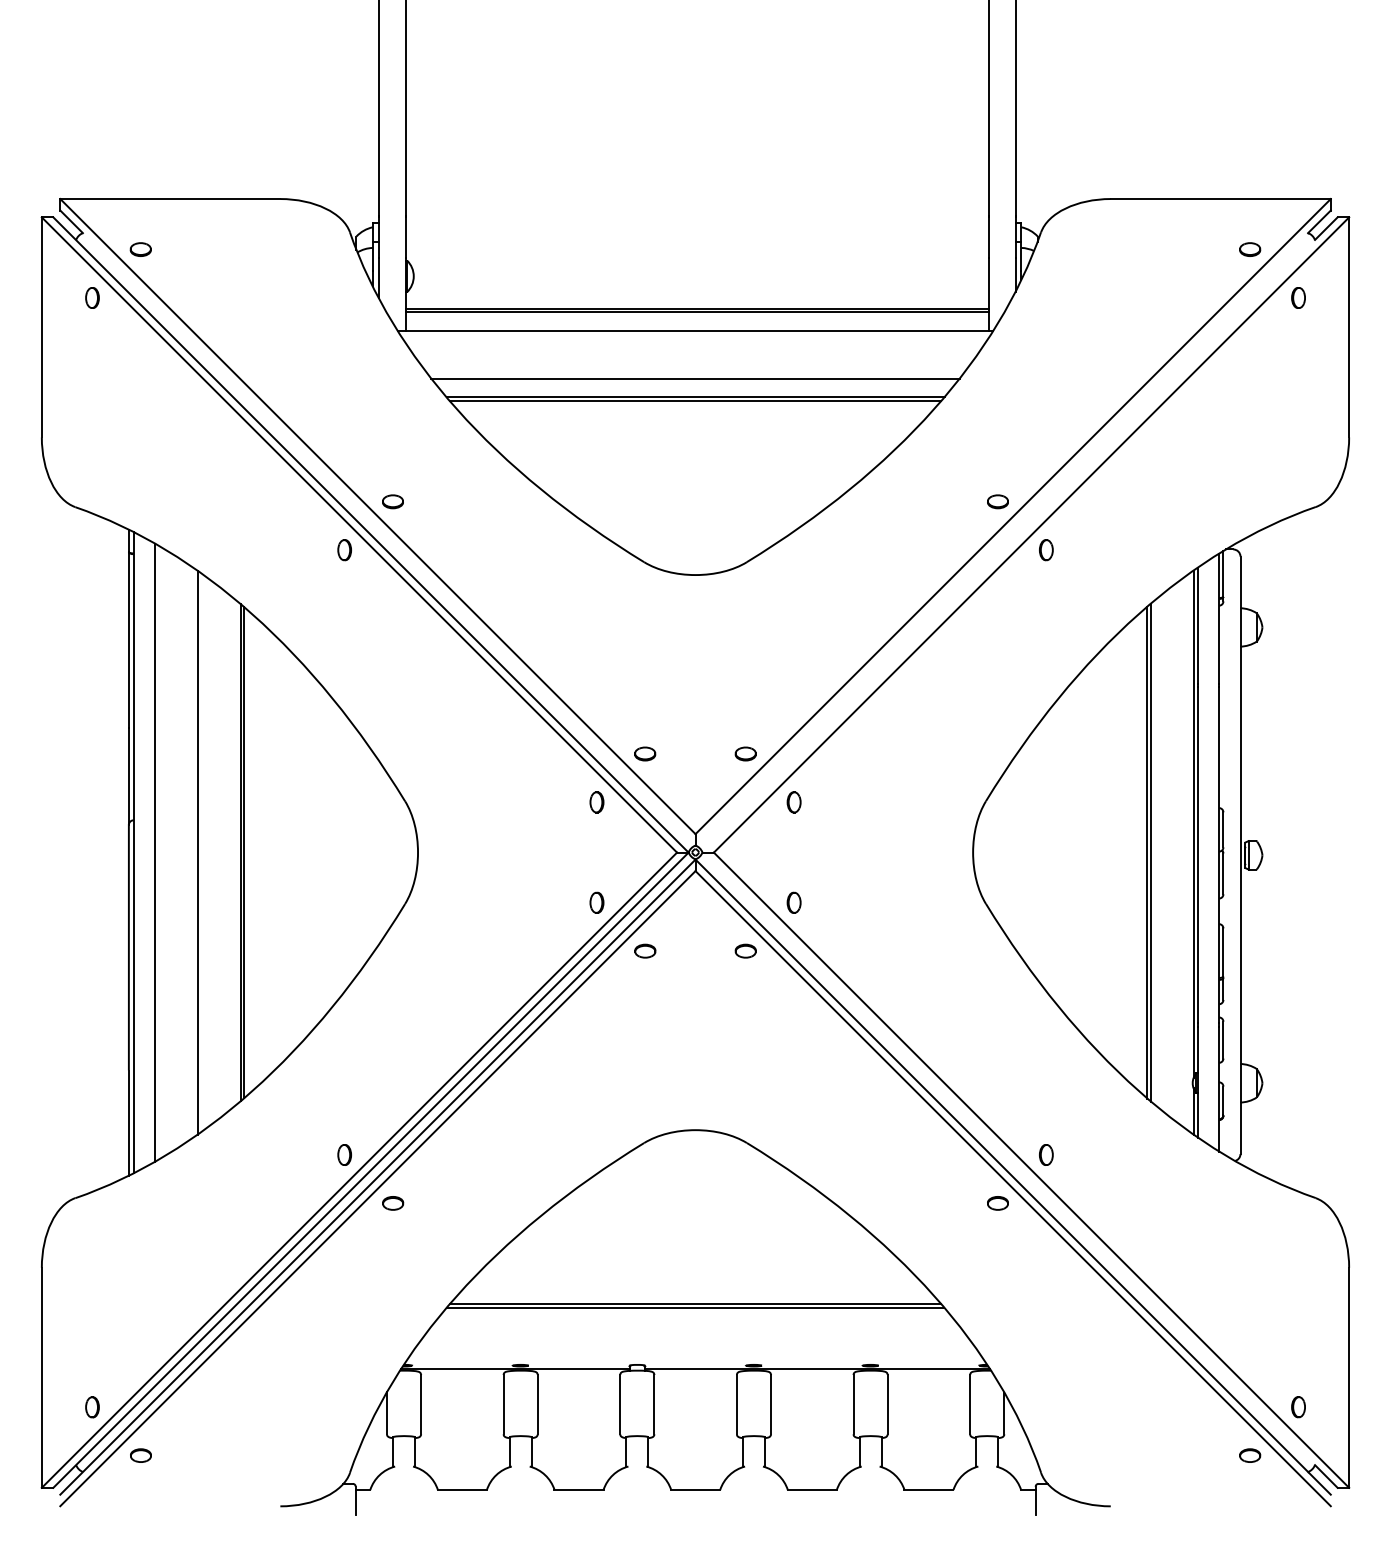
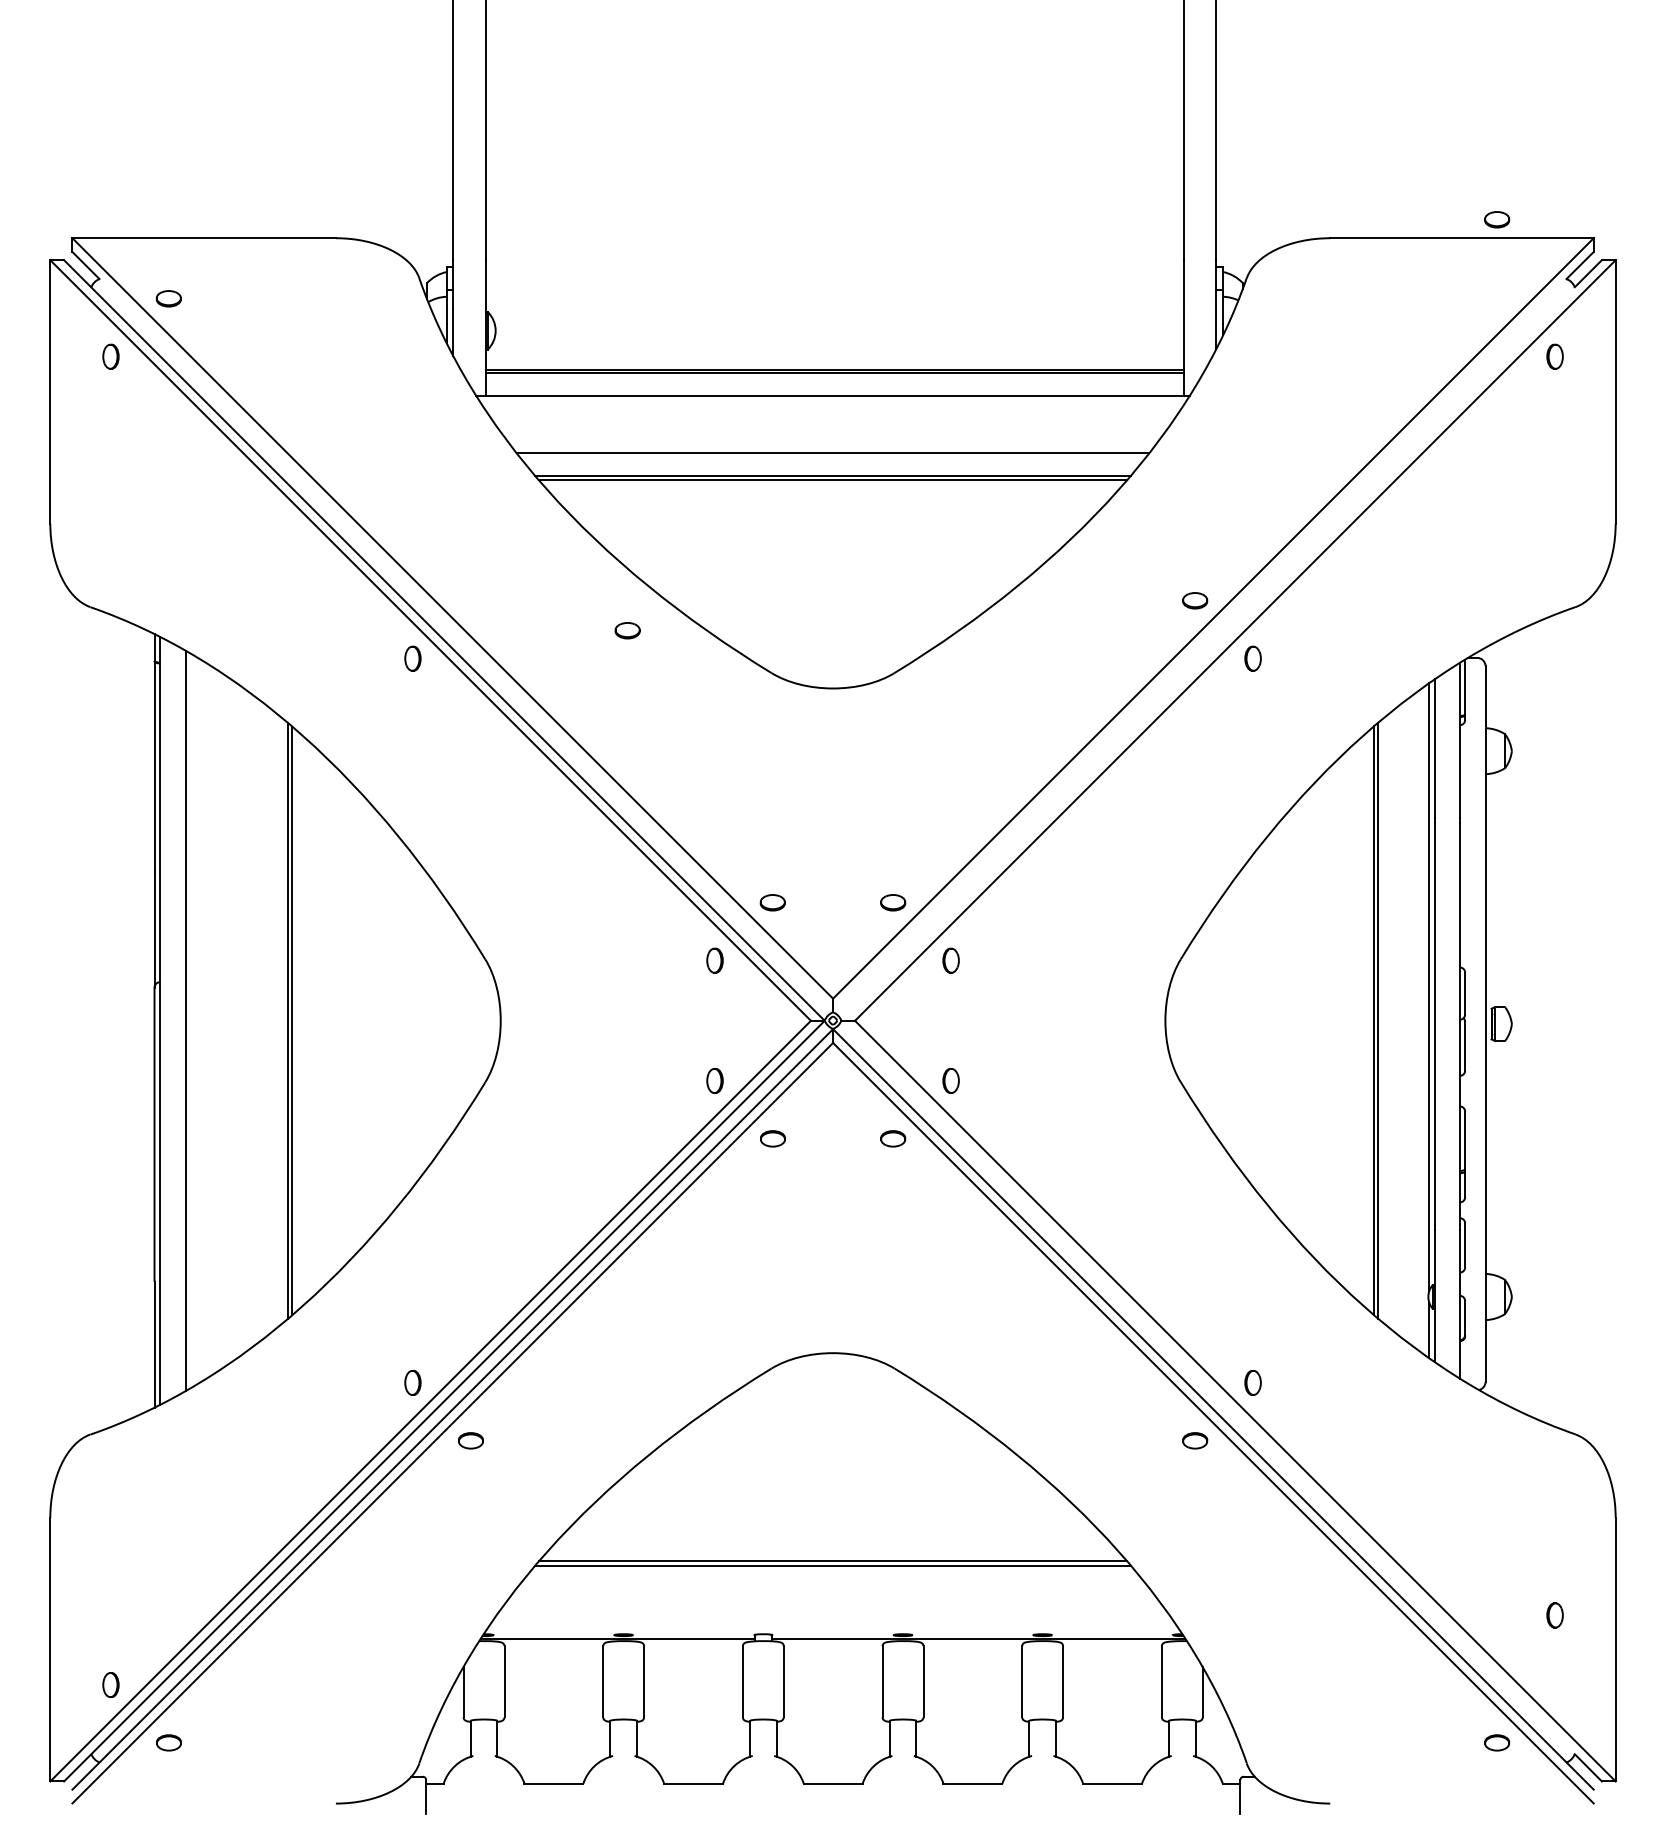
part: (1250, 249) -> (1497, 219), moved
part: (392, 501) -> (627, 630), moved
line: (197, 852) -> (236, 1020), removed
part: (1298, 1407) -> (1555, 1615), moved

